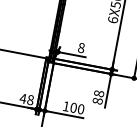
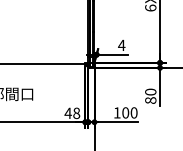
text: (81, 48) -> (121, 45), 8 -> 4
text: (99, 93) -> (150, 91), 88 -> 80

